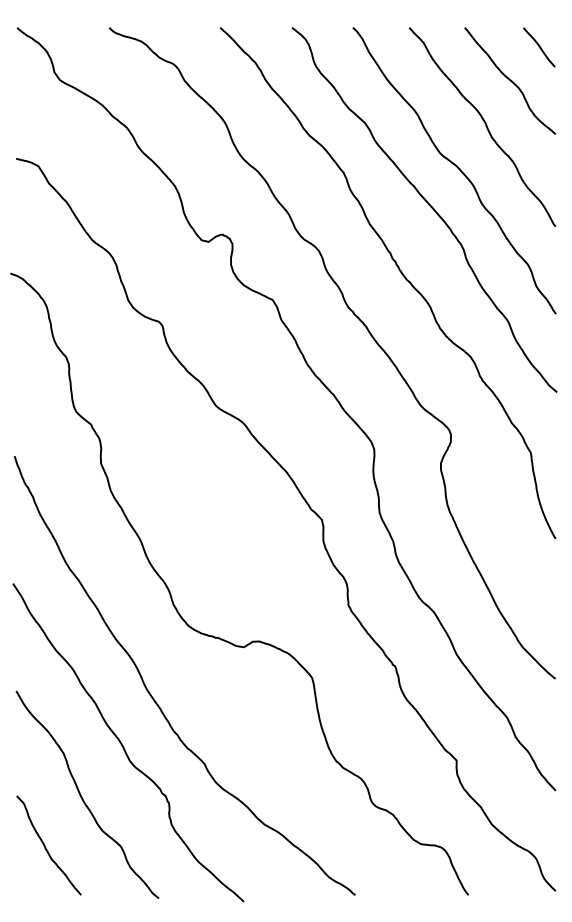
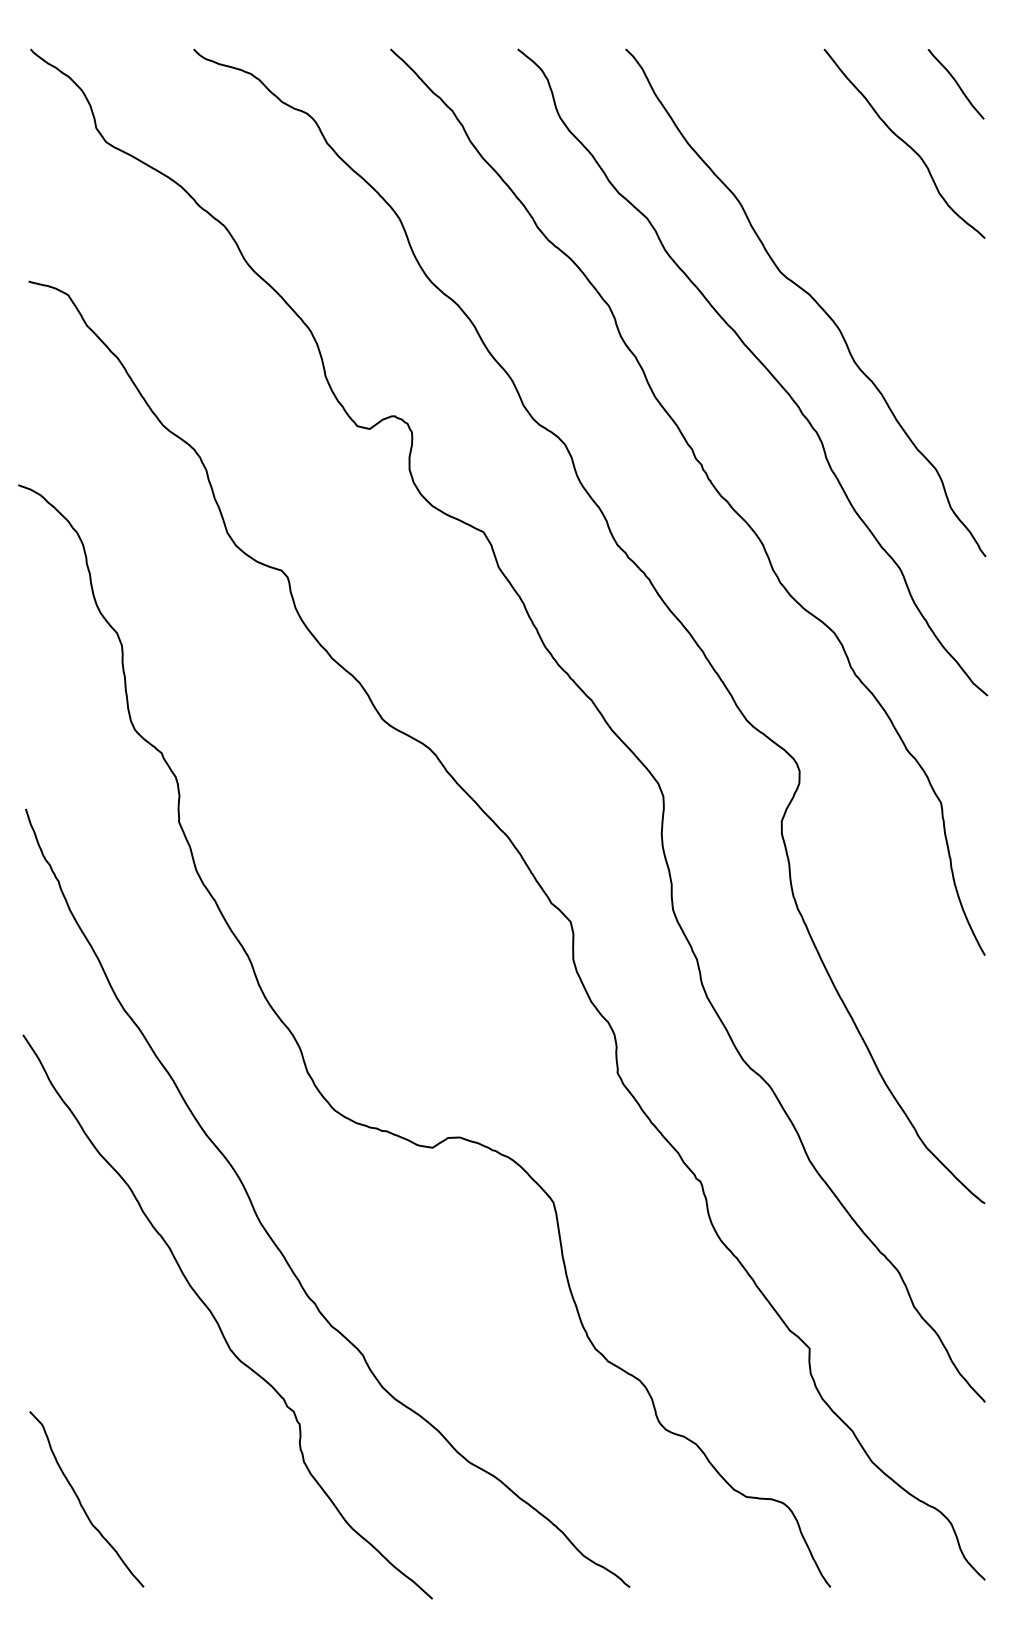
curve: (485, 126) -> (860, 224), removed
curve: (82, 796) -> (146, 1412), removed

